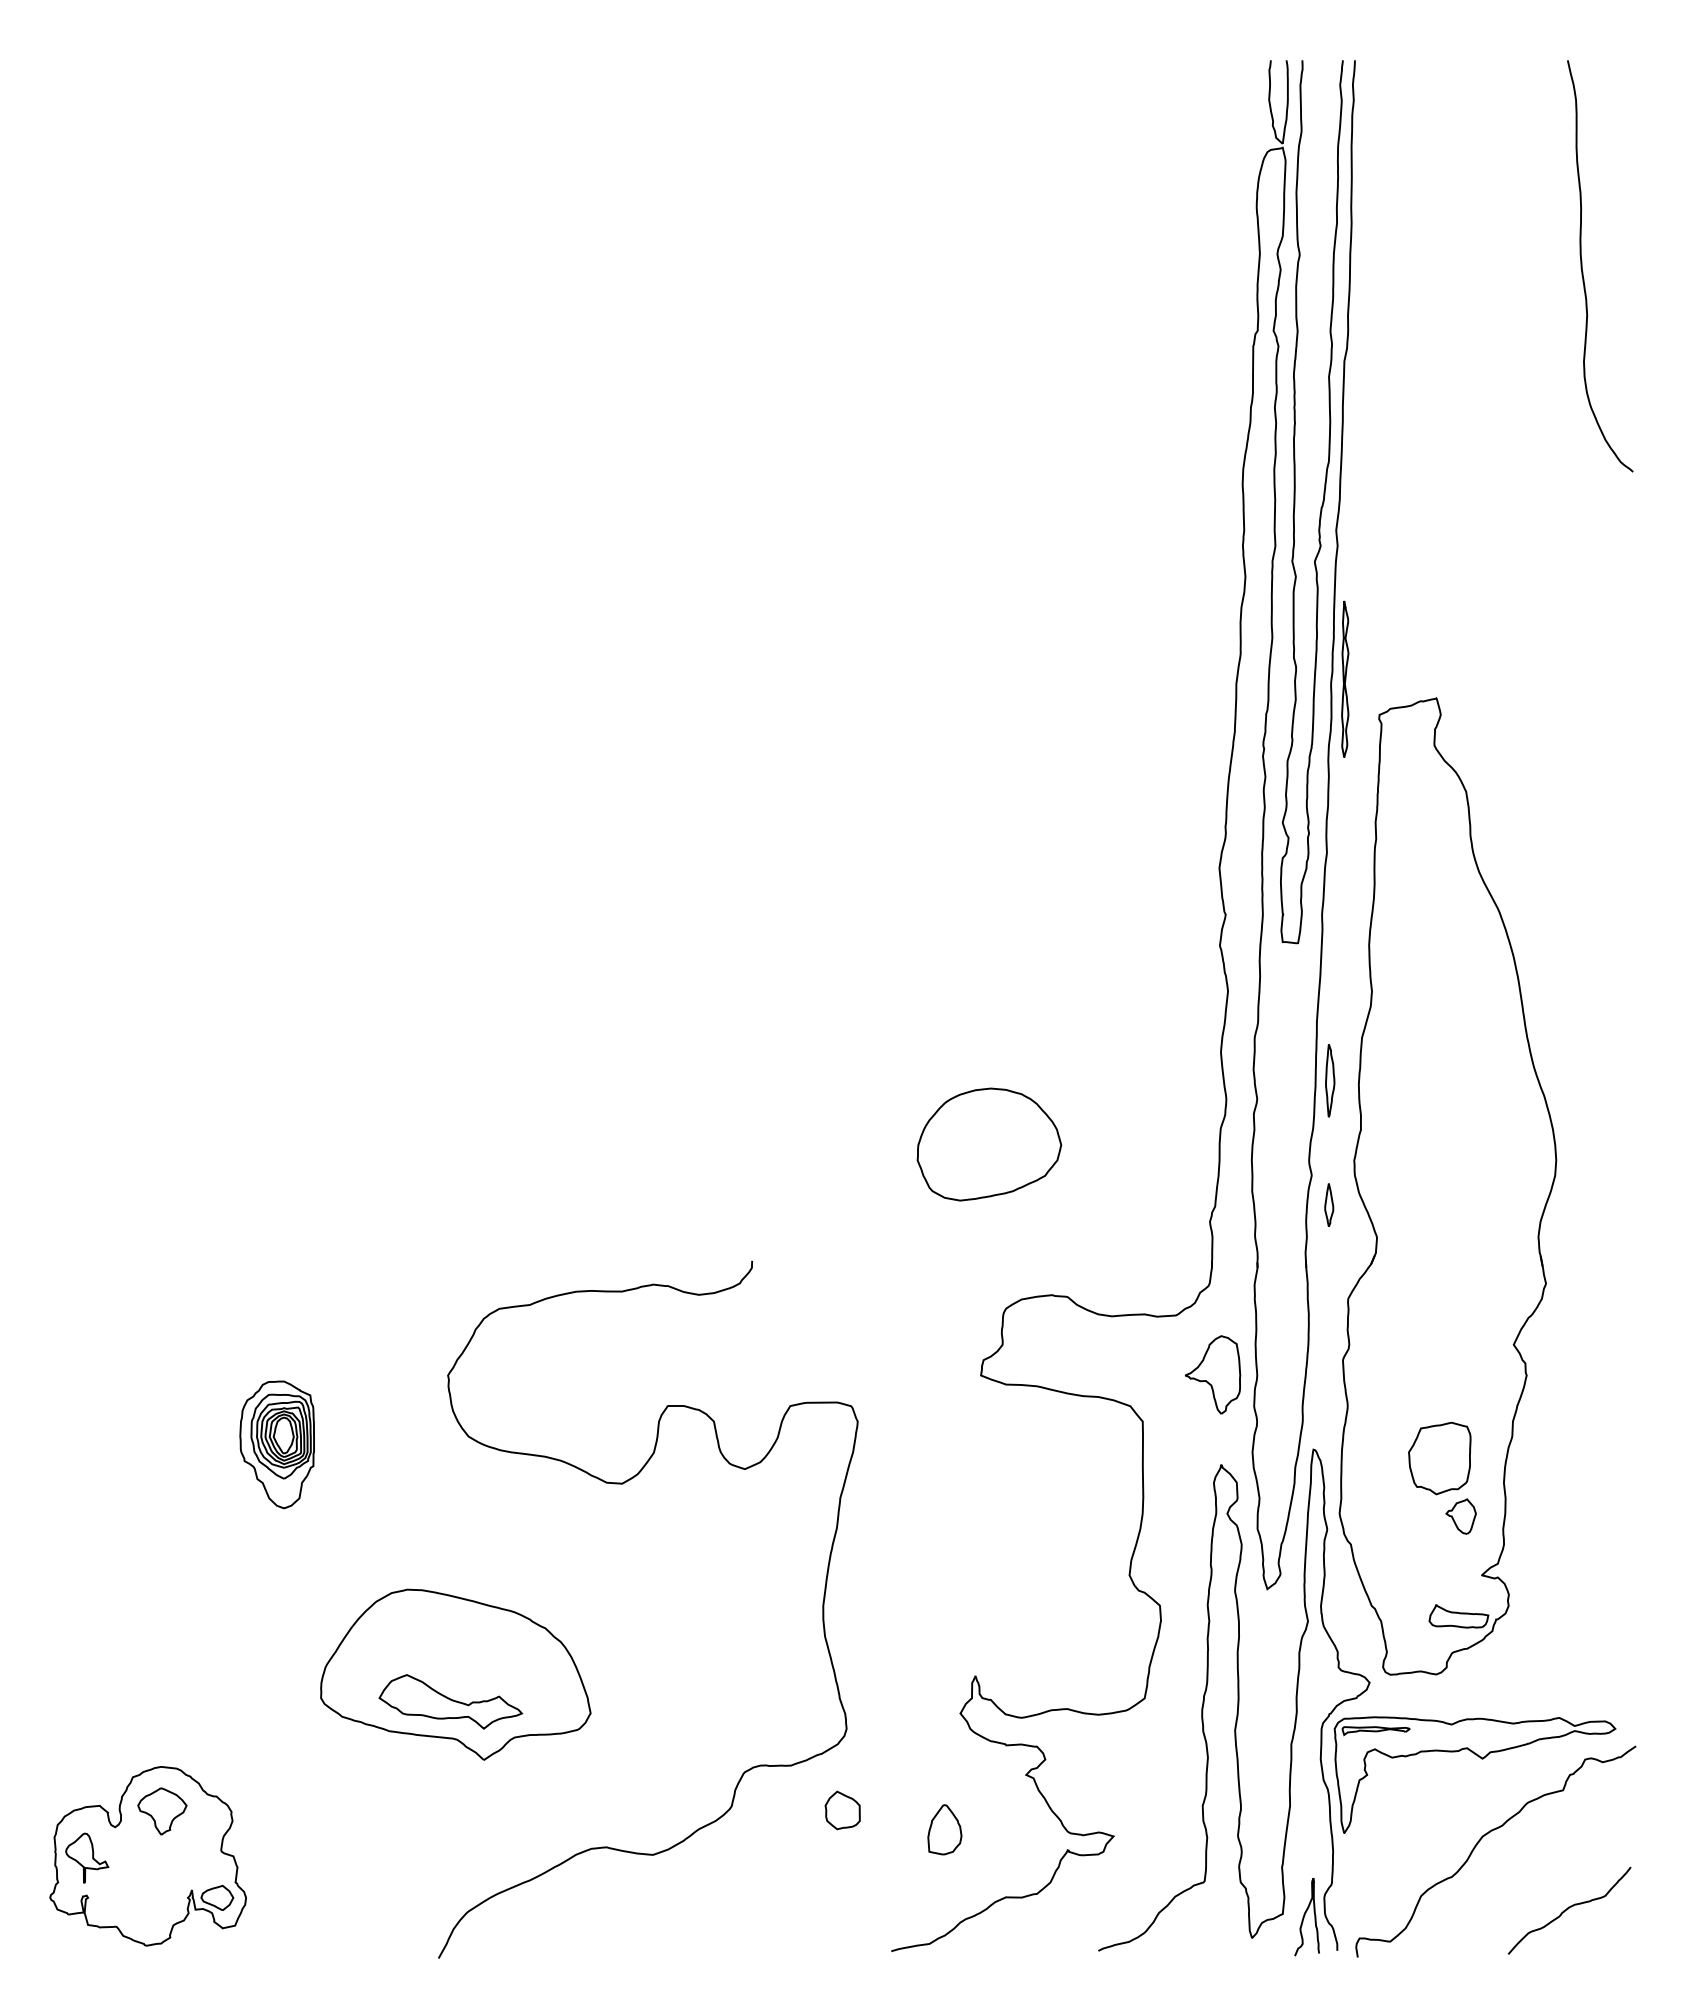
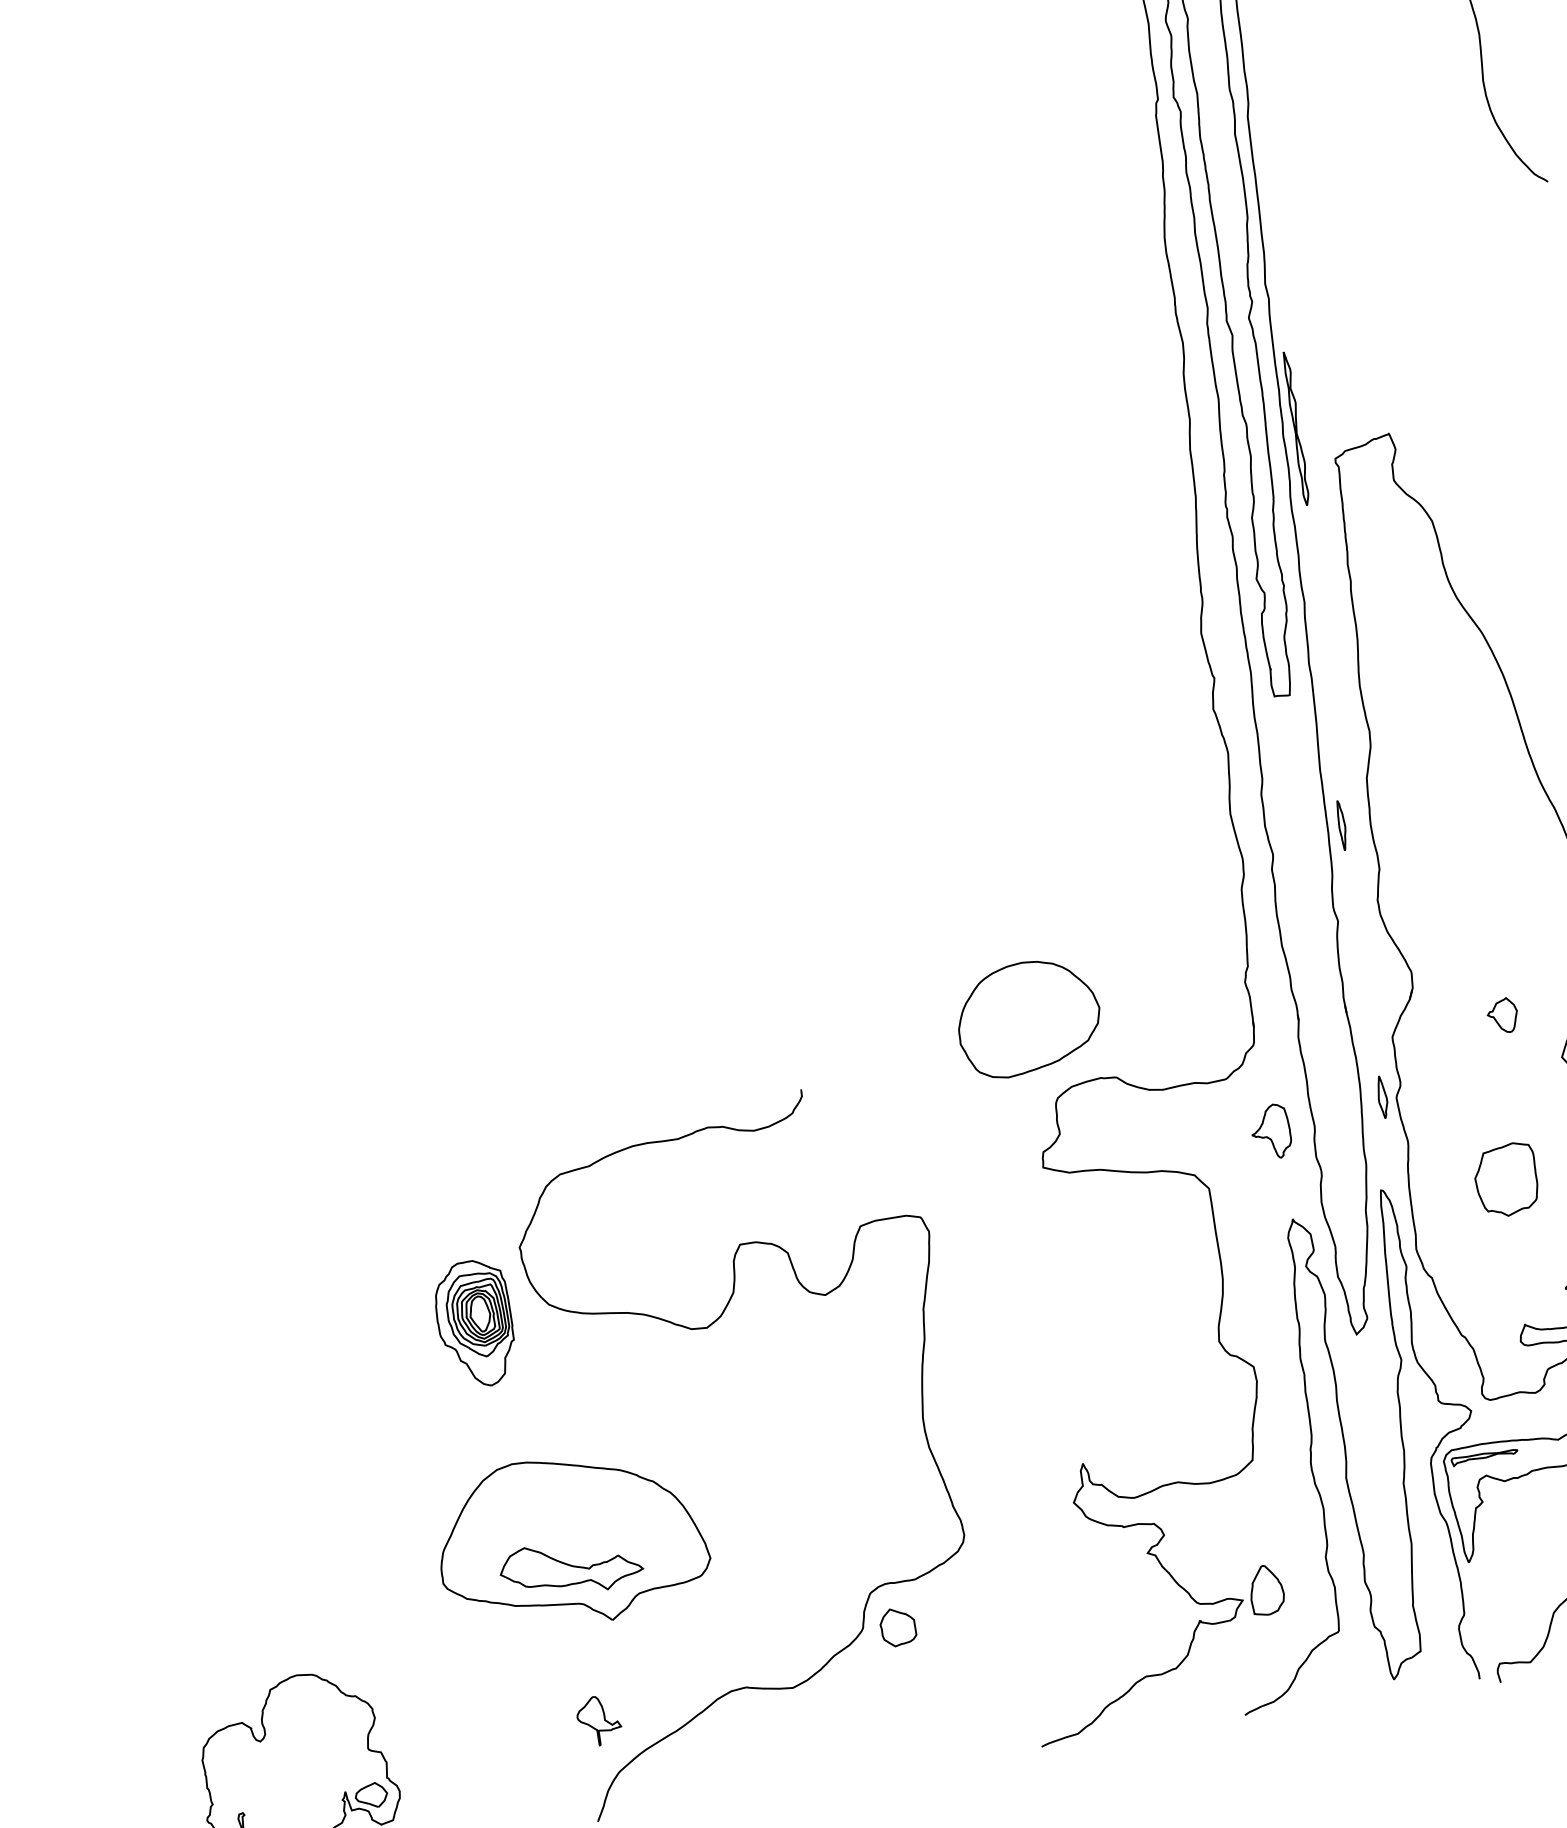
part: (1330, 1080) -> (1342, 825), size x0.7
part: (989, 1144) -> (1028, 1017), moved
part: (1329, 1204) -> (1382, 1096), moved
part: (1212, 1374) -> (1270, 1131), size x0.7
part: (276, 1444) -> (474, 1324), moved
part: (1460, 1516) -> (1502, 1015), moved
part: (842, 1810) -> (897, 1627), moved
part: (162, 1811) -> (304, 1718), removed
part: (944, 1829) -> (1266, 1589), moved
part: (87, 1857) -> (599, 1720), moved
curve: (1304, 1917) -> (1442, 1651), removed

